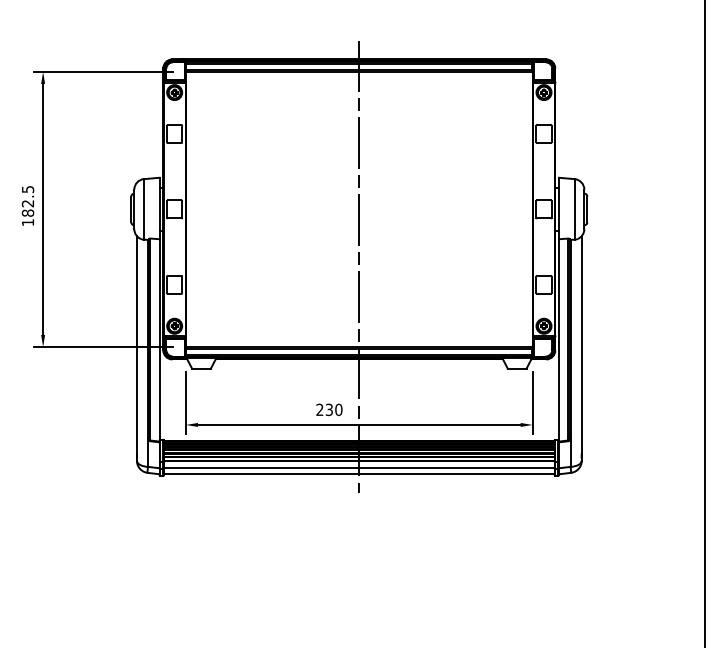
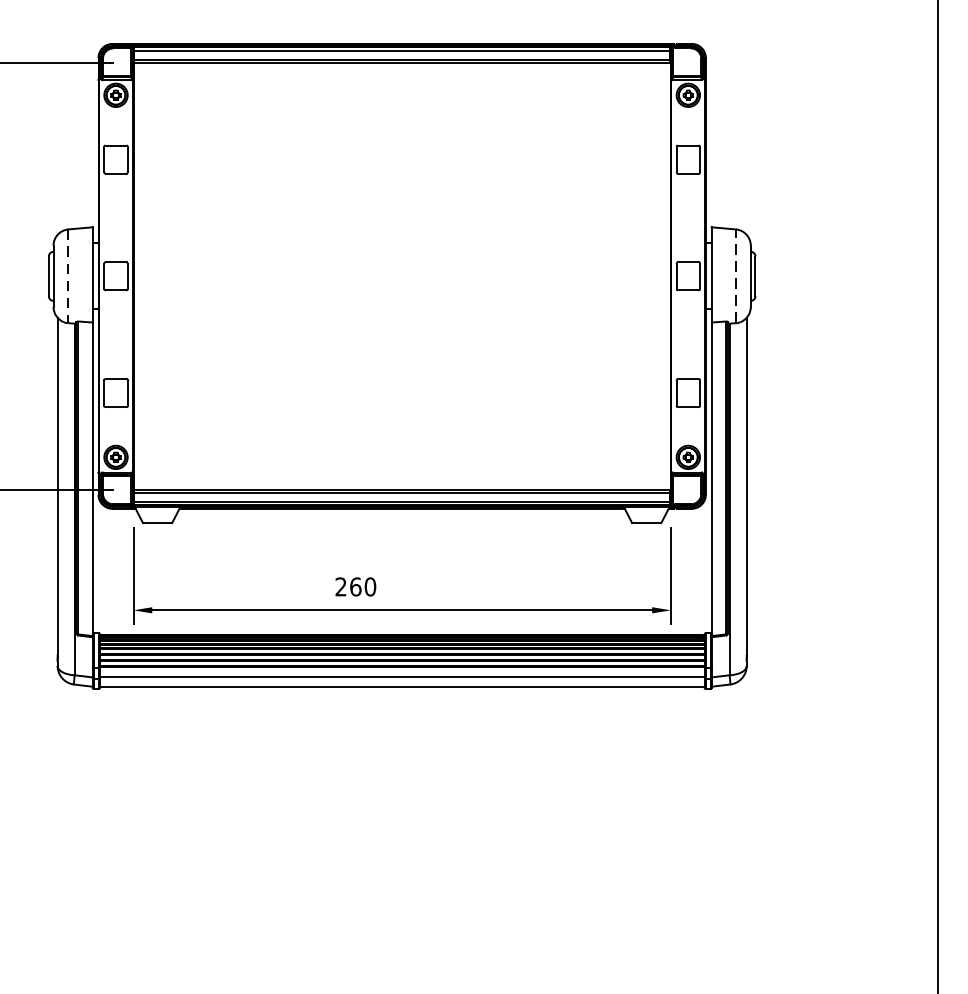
line: (574, 208) -> (735, 274), solid -> dashed
line: (143, 209) -> (67, 276), solid -> dashed
line: (359, 266) -> (402, 364), removed
text: (329, 409) -> (355, 586), 230 -> 260

